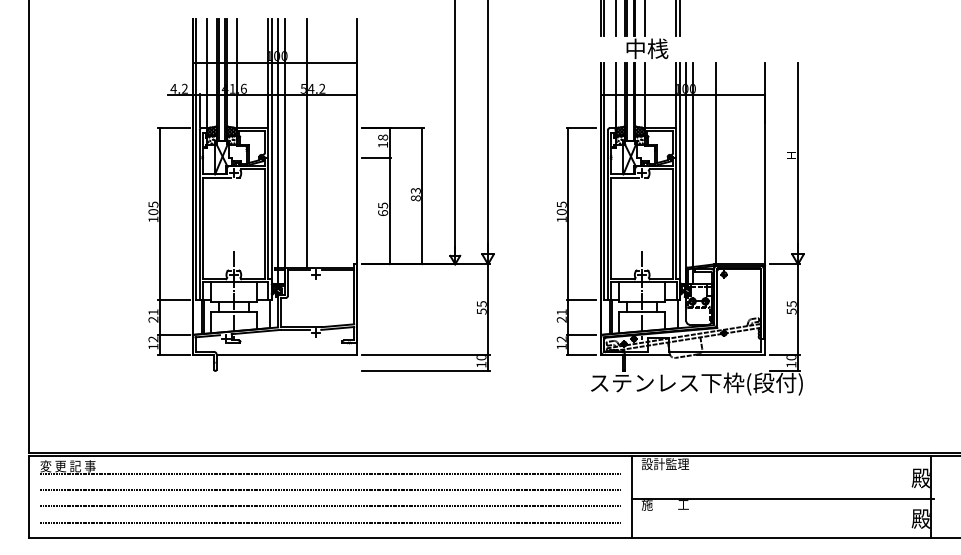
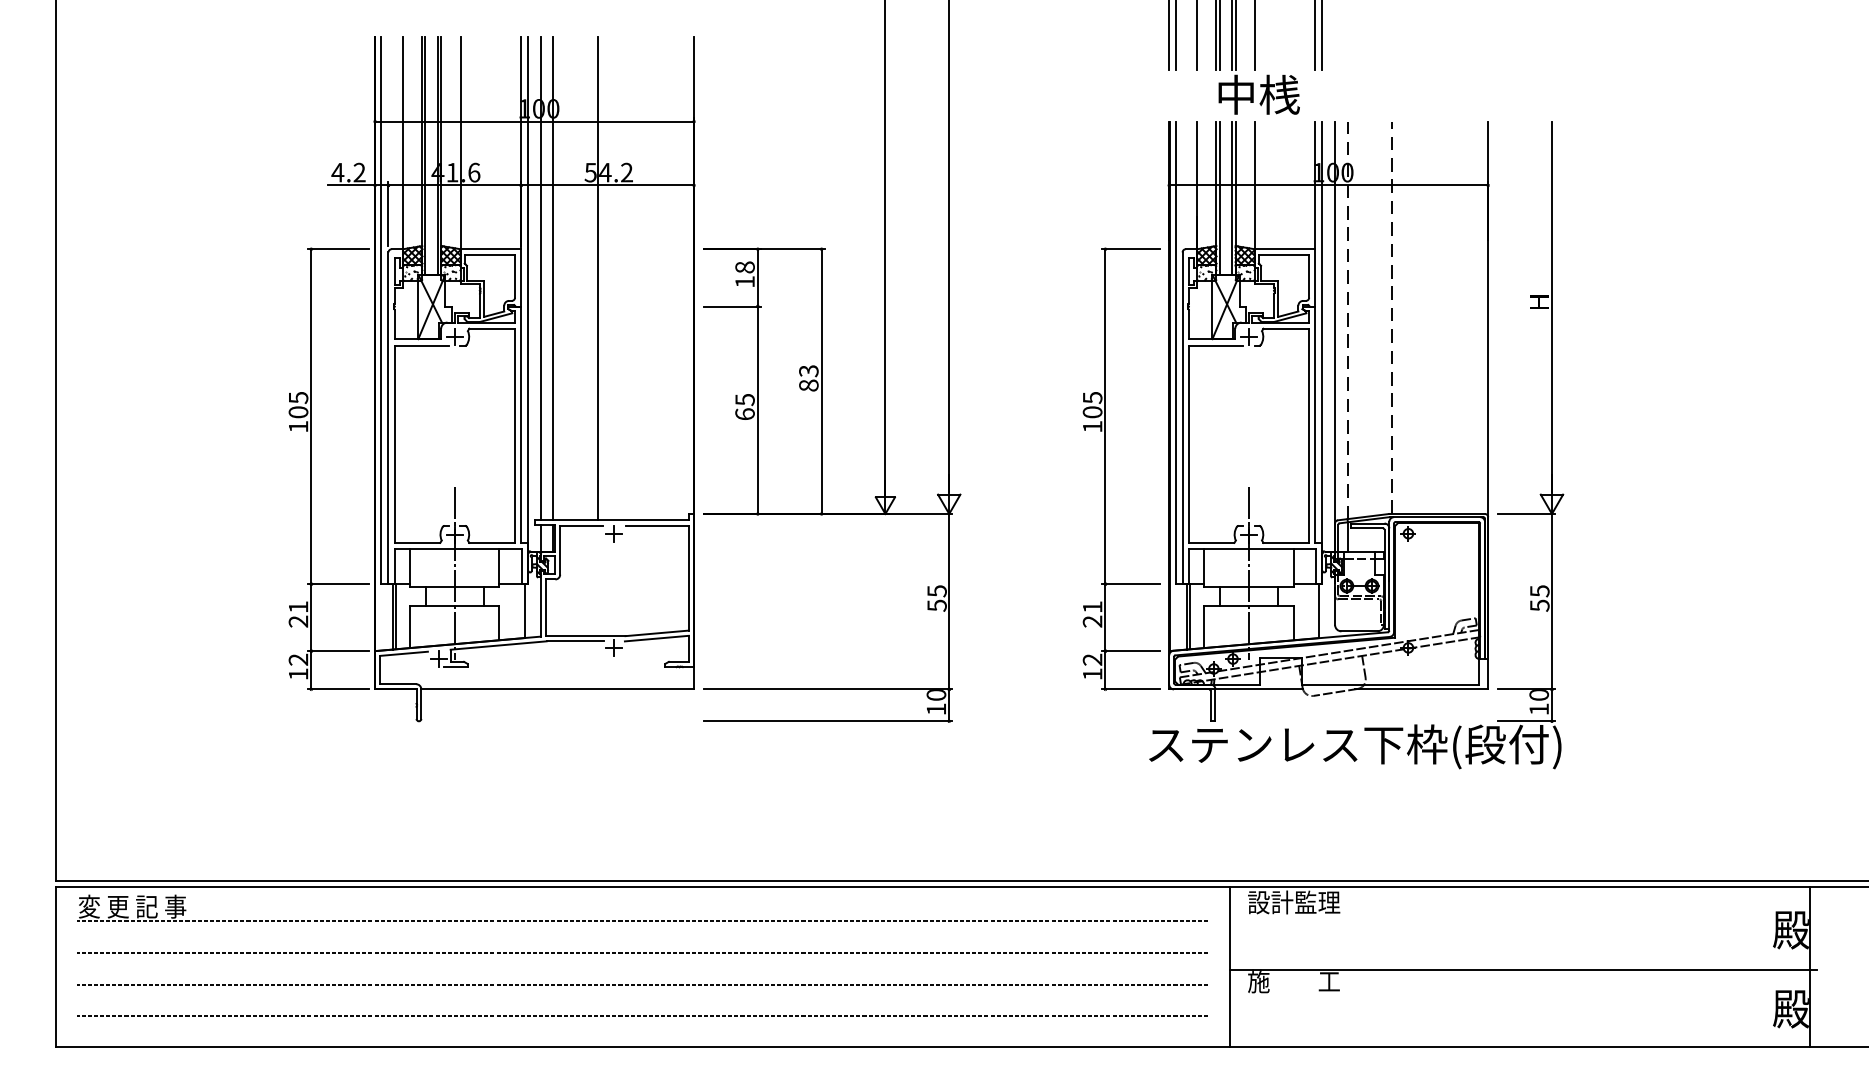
line: (715, 163) -> (1391, 317), solid -> dashed
line: (692, 164) -> (1346, 319), solid -> dashed

